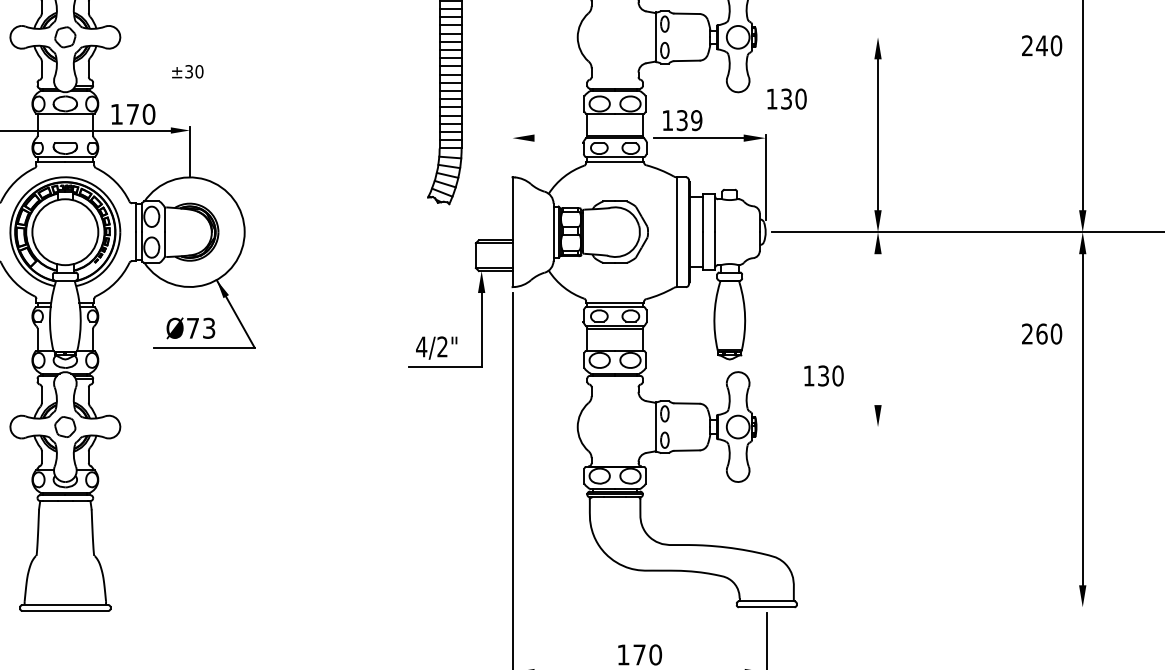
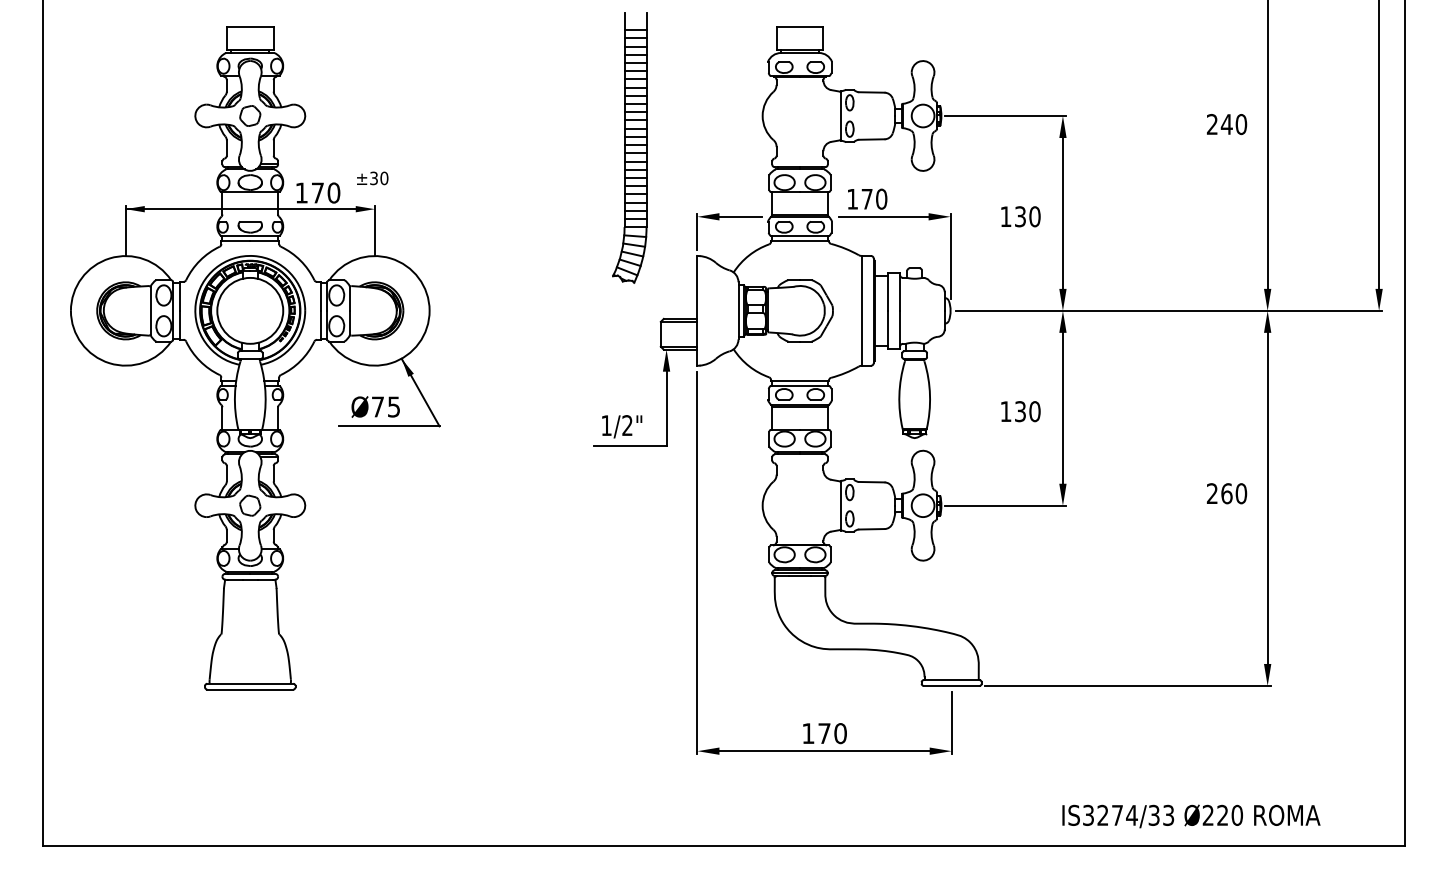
line: (819, 37) -> (1004, 116), added
text: (187, 71) -> (372, 178), moved
text: (786, 98) -> (1020, 216), moved
text: (689, 119) -> (874, 198), 139 -> 170
line: (555, 137) -> (740, 216), added
line: (512, 152) -> (697, 231), added
text: (209, 327) -> (394, 406), Ø73 -> Ø75
line: (877, 328) -> (1062, 407), added
text: (1042, 333) -> (1227, 493), moved
text: (421, 346) -> (606, 425), 4/2" -> 1/2"
text: (823, 375) -> (1020, 411), moved
line: (819, 426) -> (1004, 505), added
line: (942, 606) -> (1127, 685), added

